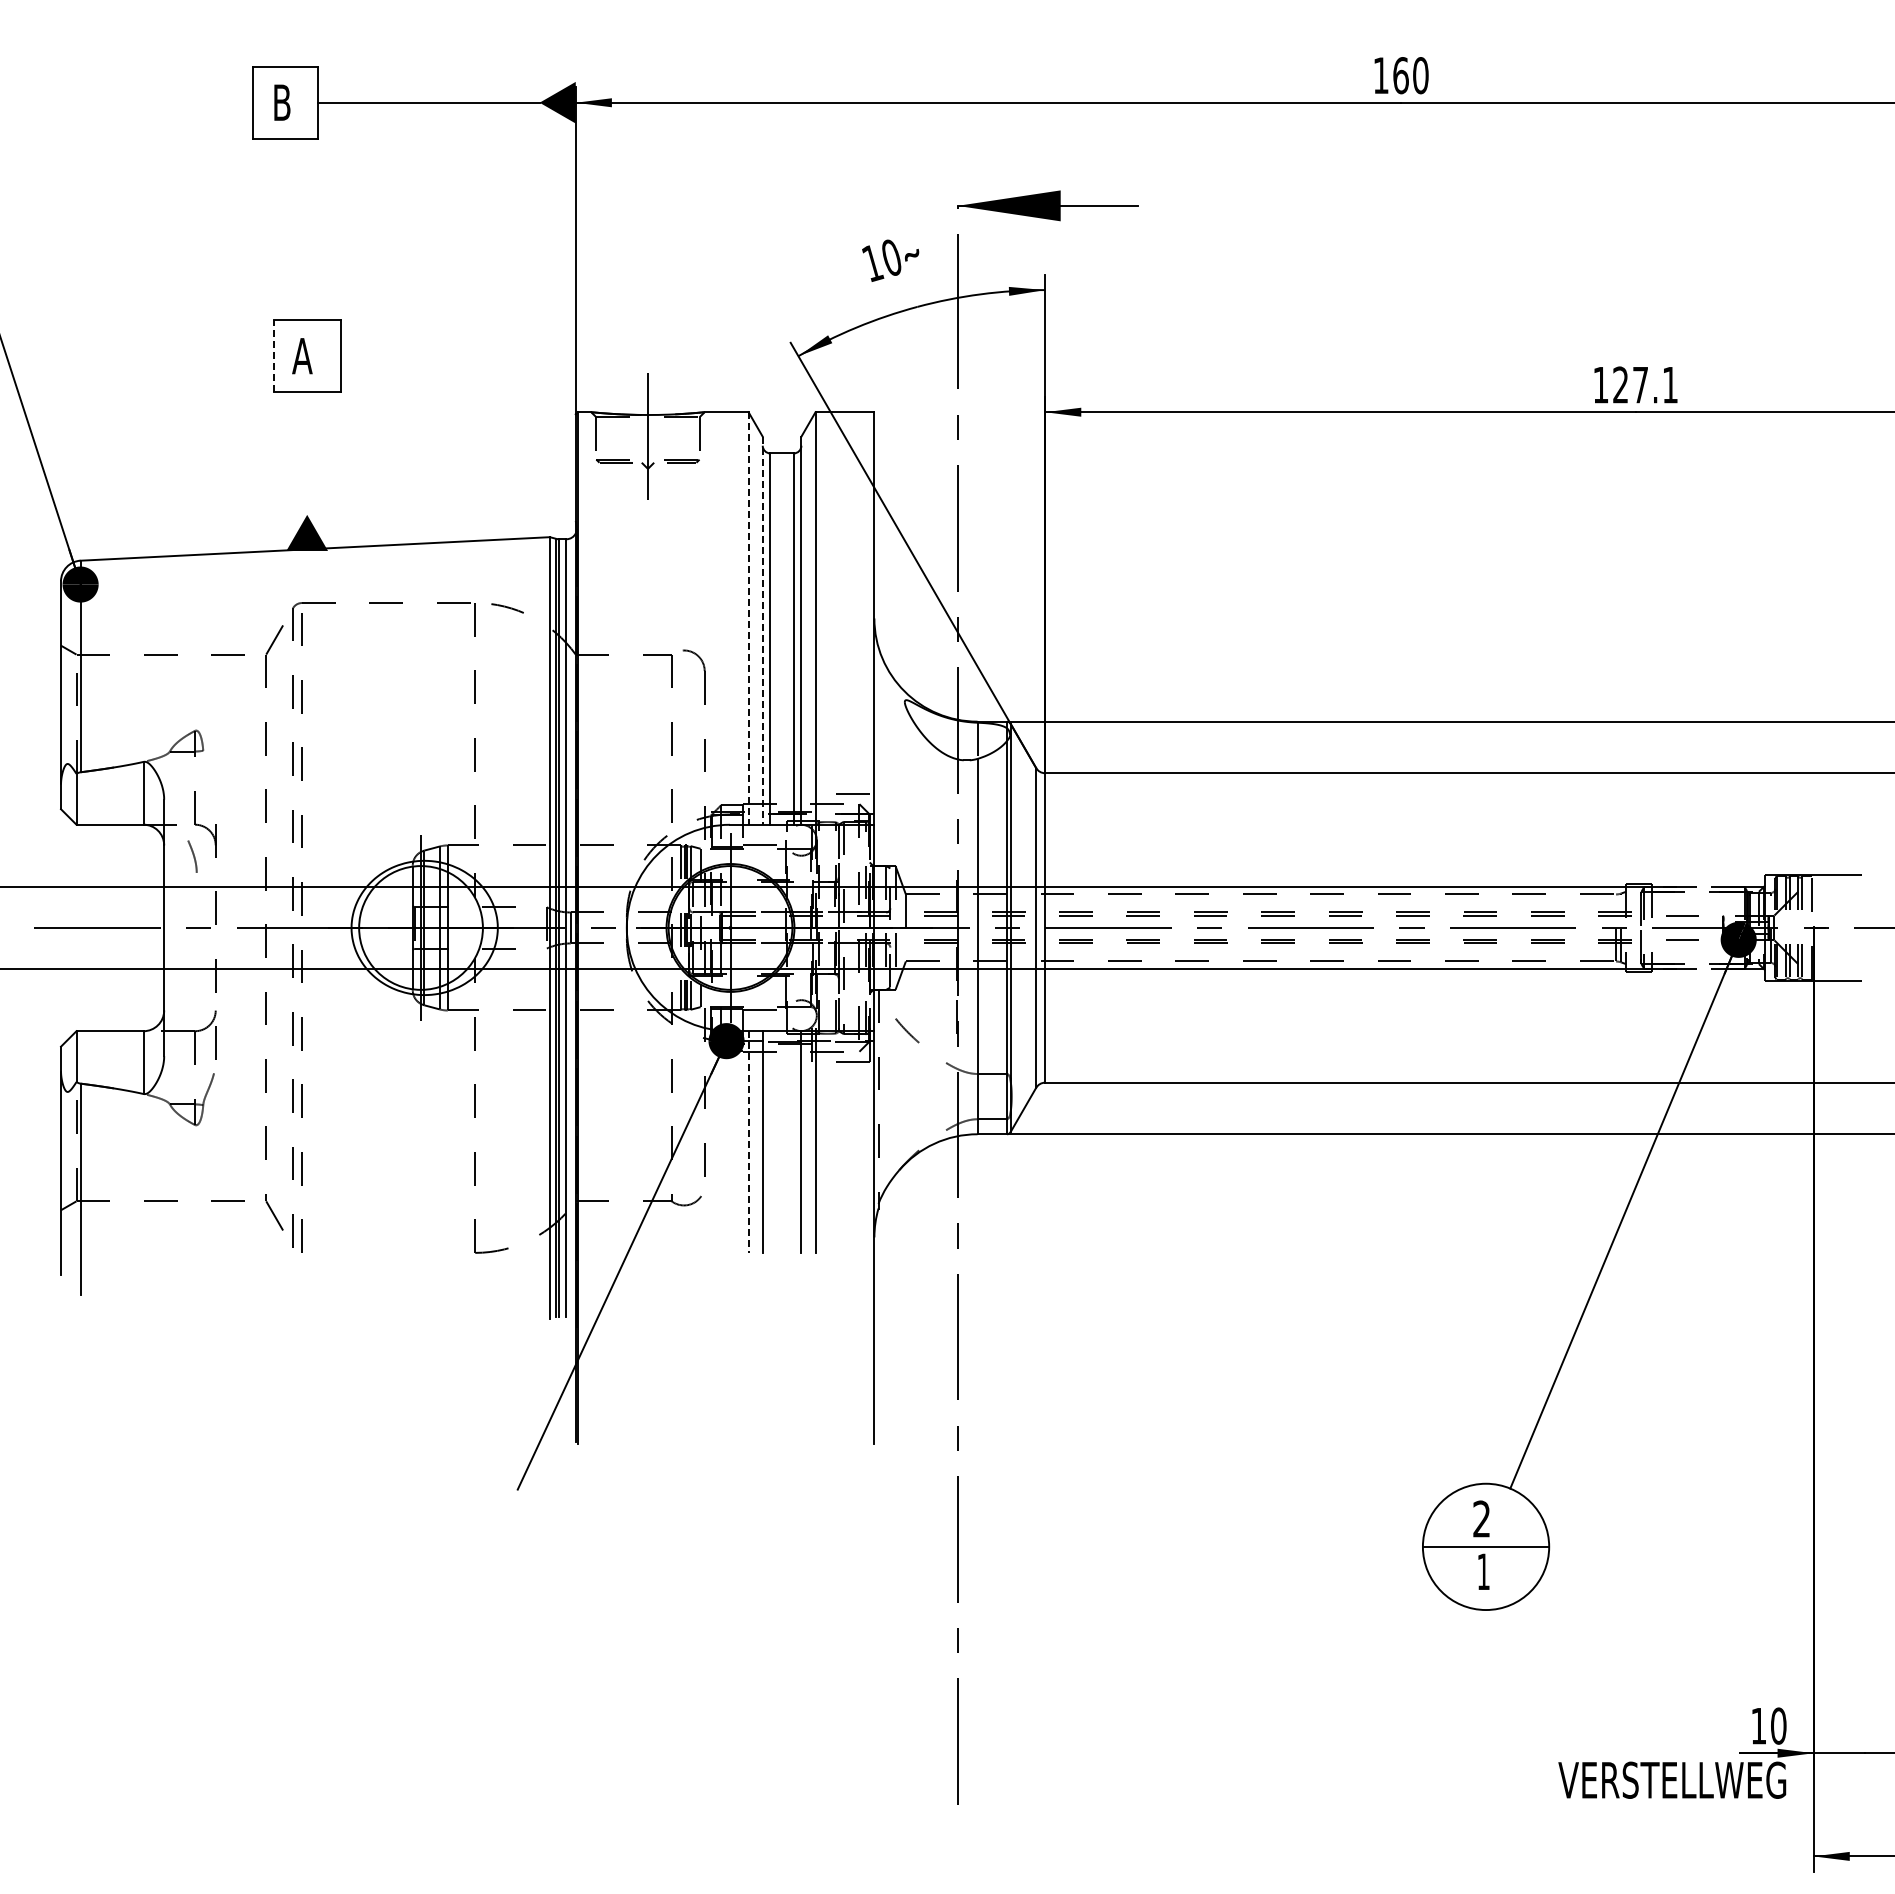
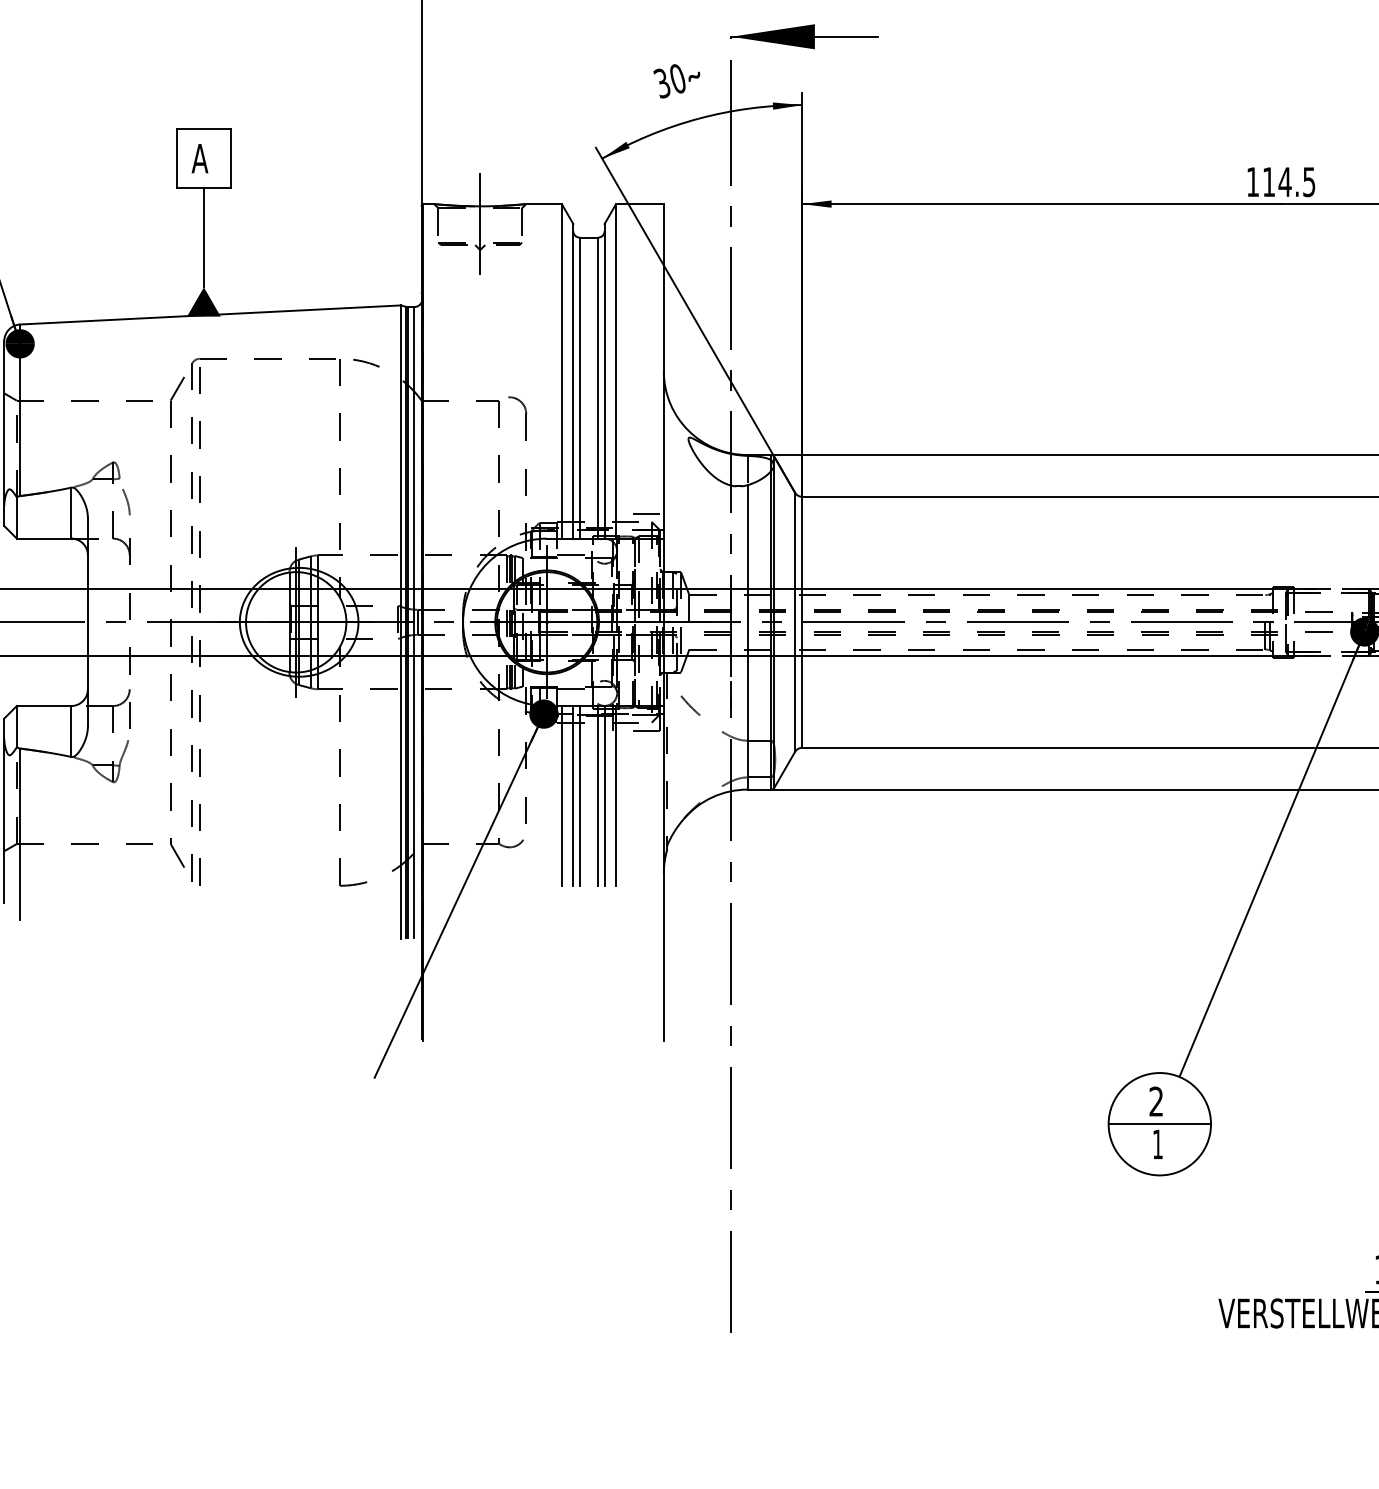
text: (872, 263) -> (662, 83), 10 -> 30
line: (273, 355) -> (176, 158), dashed -> solid
text: (1645, 384) -> (1289, 181), 127.1 -> 114.5
line: (307, 453) -> (204, 237), added
line: (748, 619) -> (561, 372), dashed -> solid
line: (762, 631) -> (573, 381), dashed -> solid
curve: (193, 856) -> (127, 501), moved
line: (770, 1141) -> (579, 795), added
line: (793, 1141) -> (598, 795), added
line: (748, 1142) -> (561, 796), dashed -> solid

